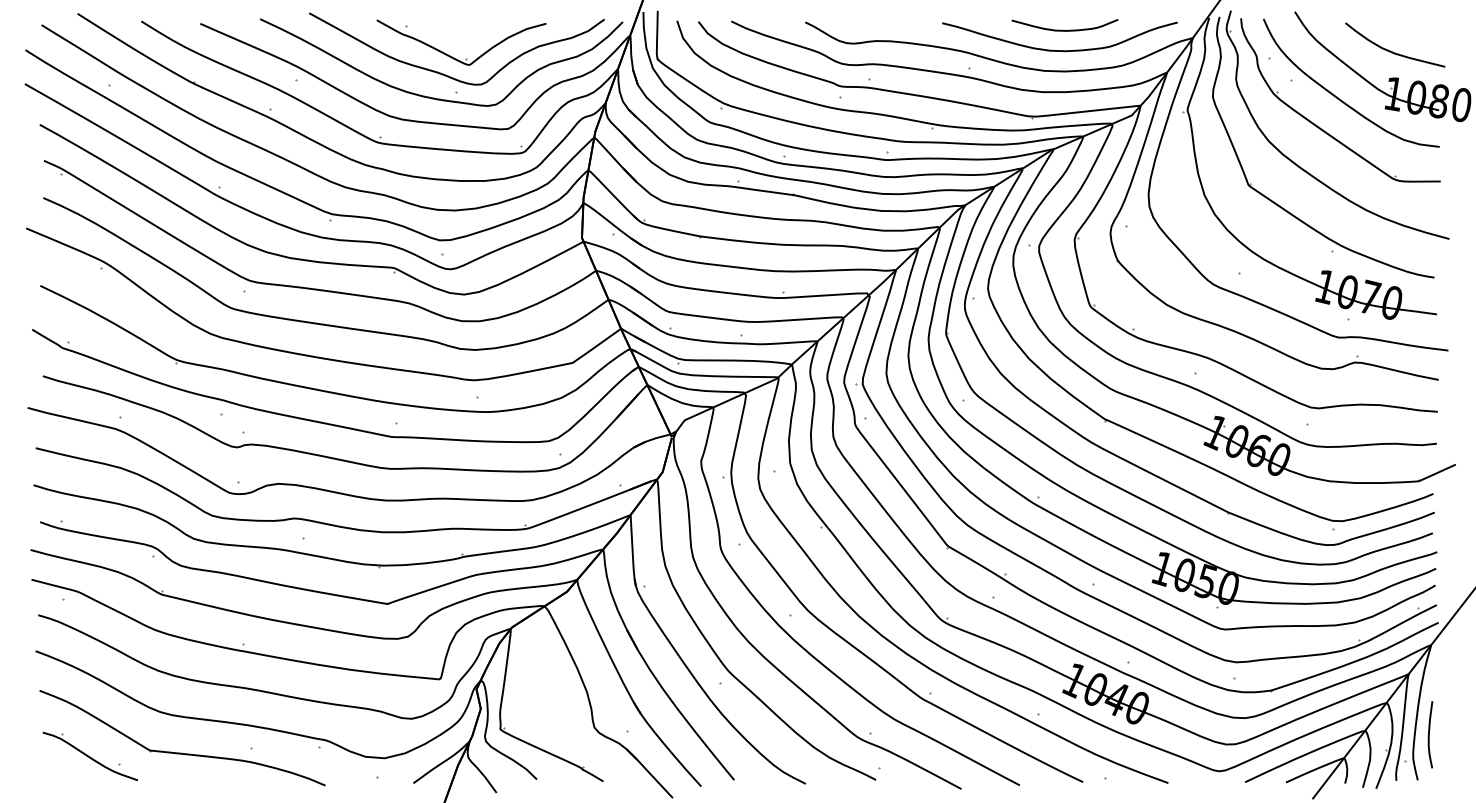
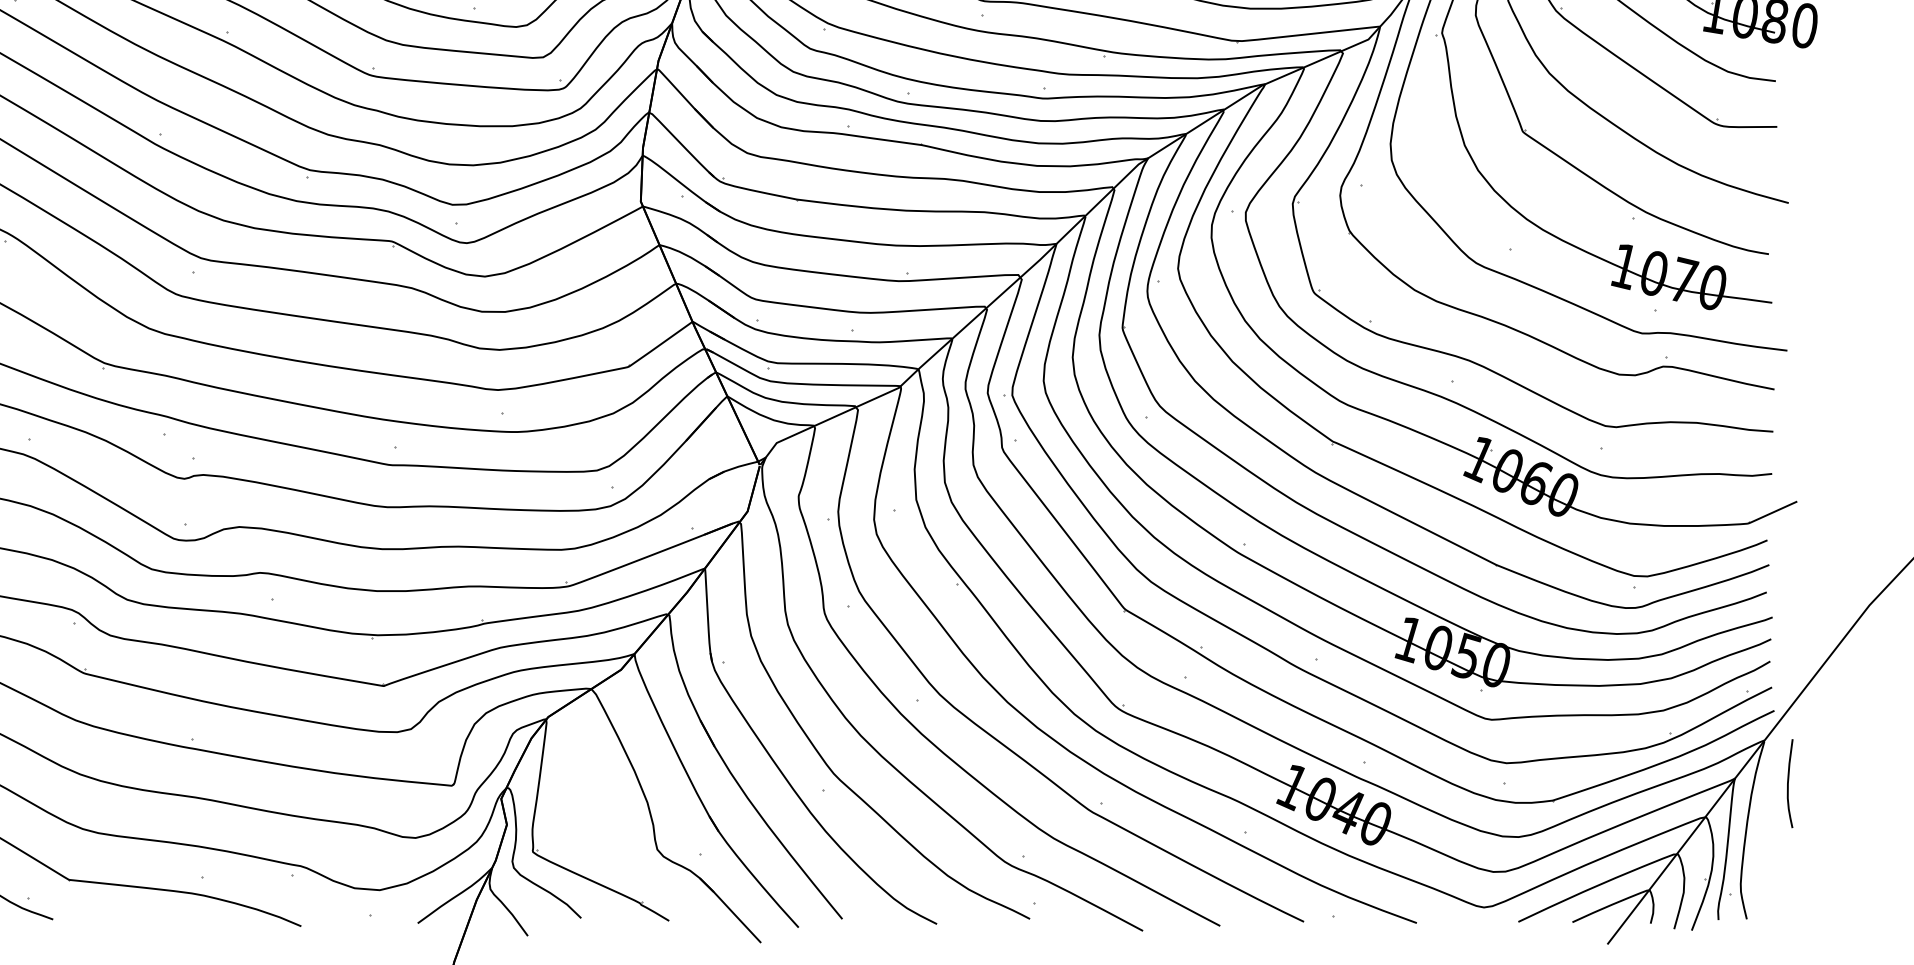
curve: (1429, 734) -> (1788, 783), moved

